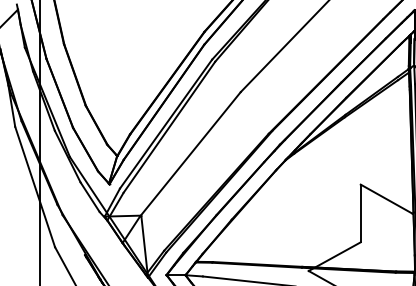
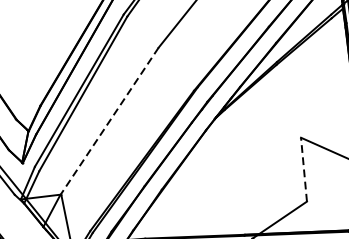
line: (190, 154) -> (109, 121), solid -> dashed
line: (360, 213) -> (303, 169), solid -> dashed

